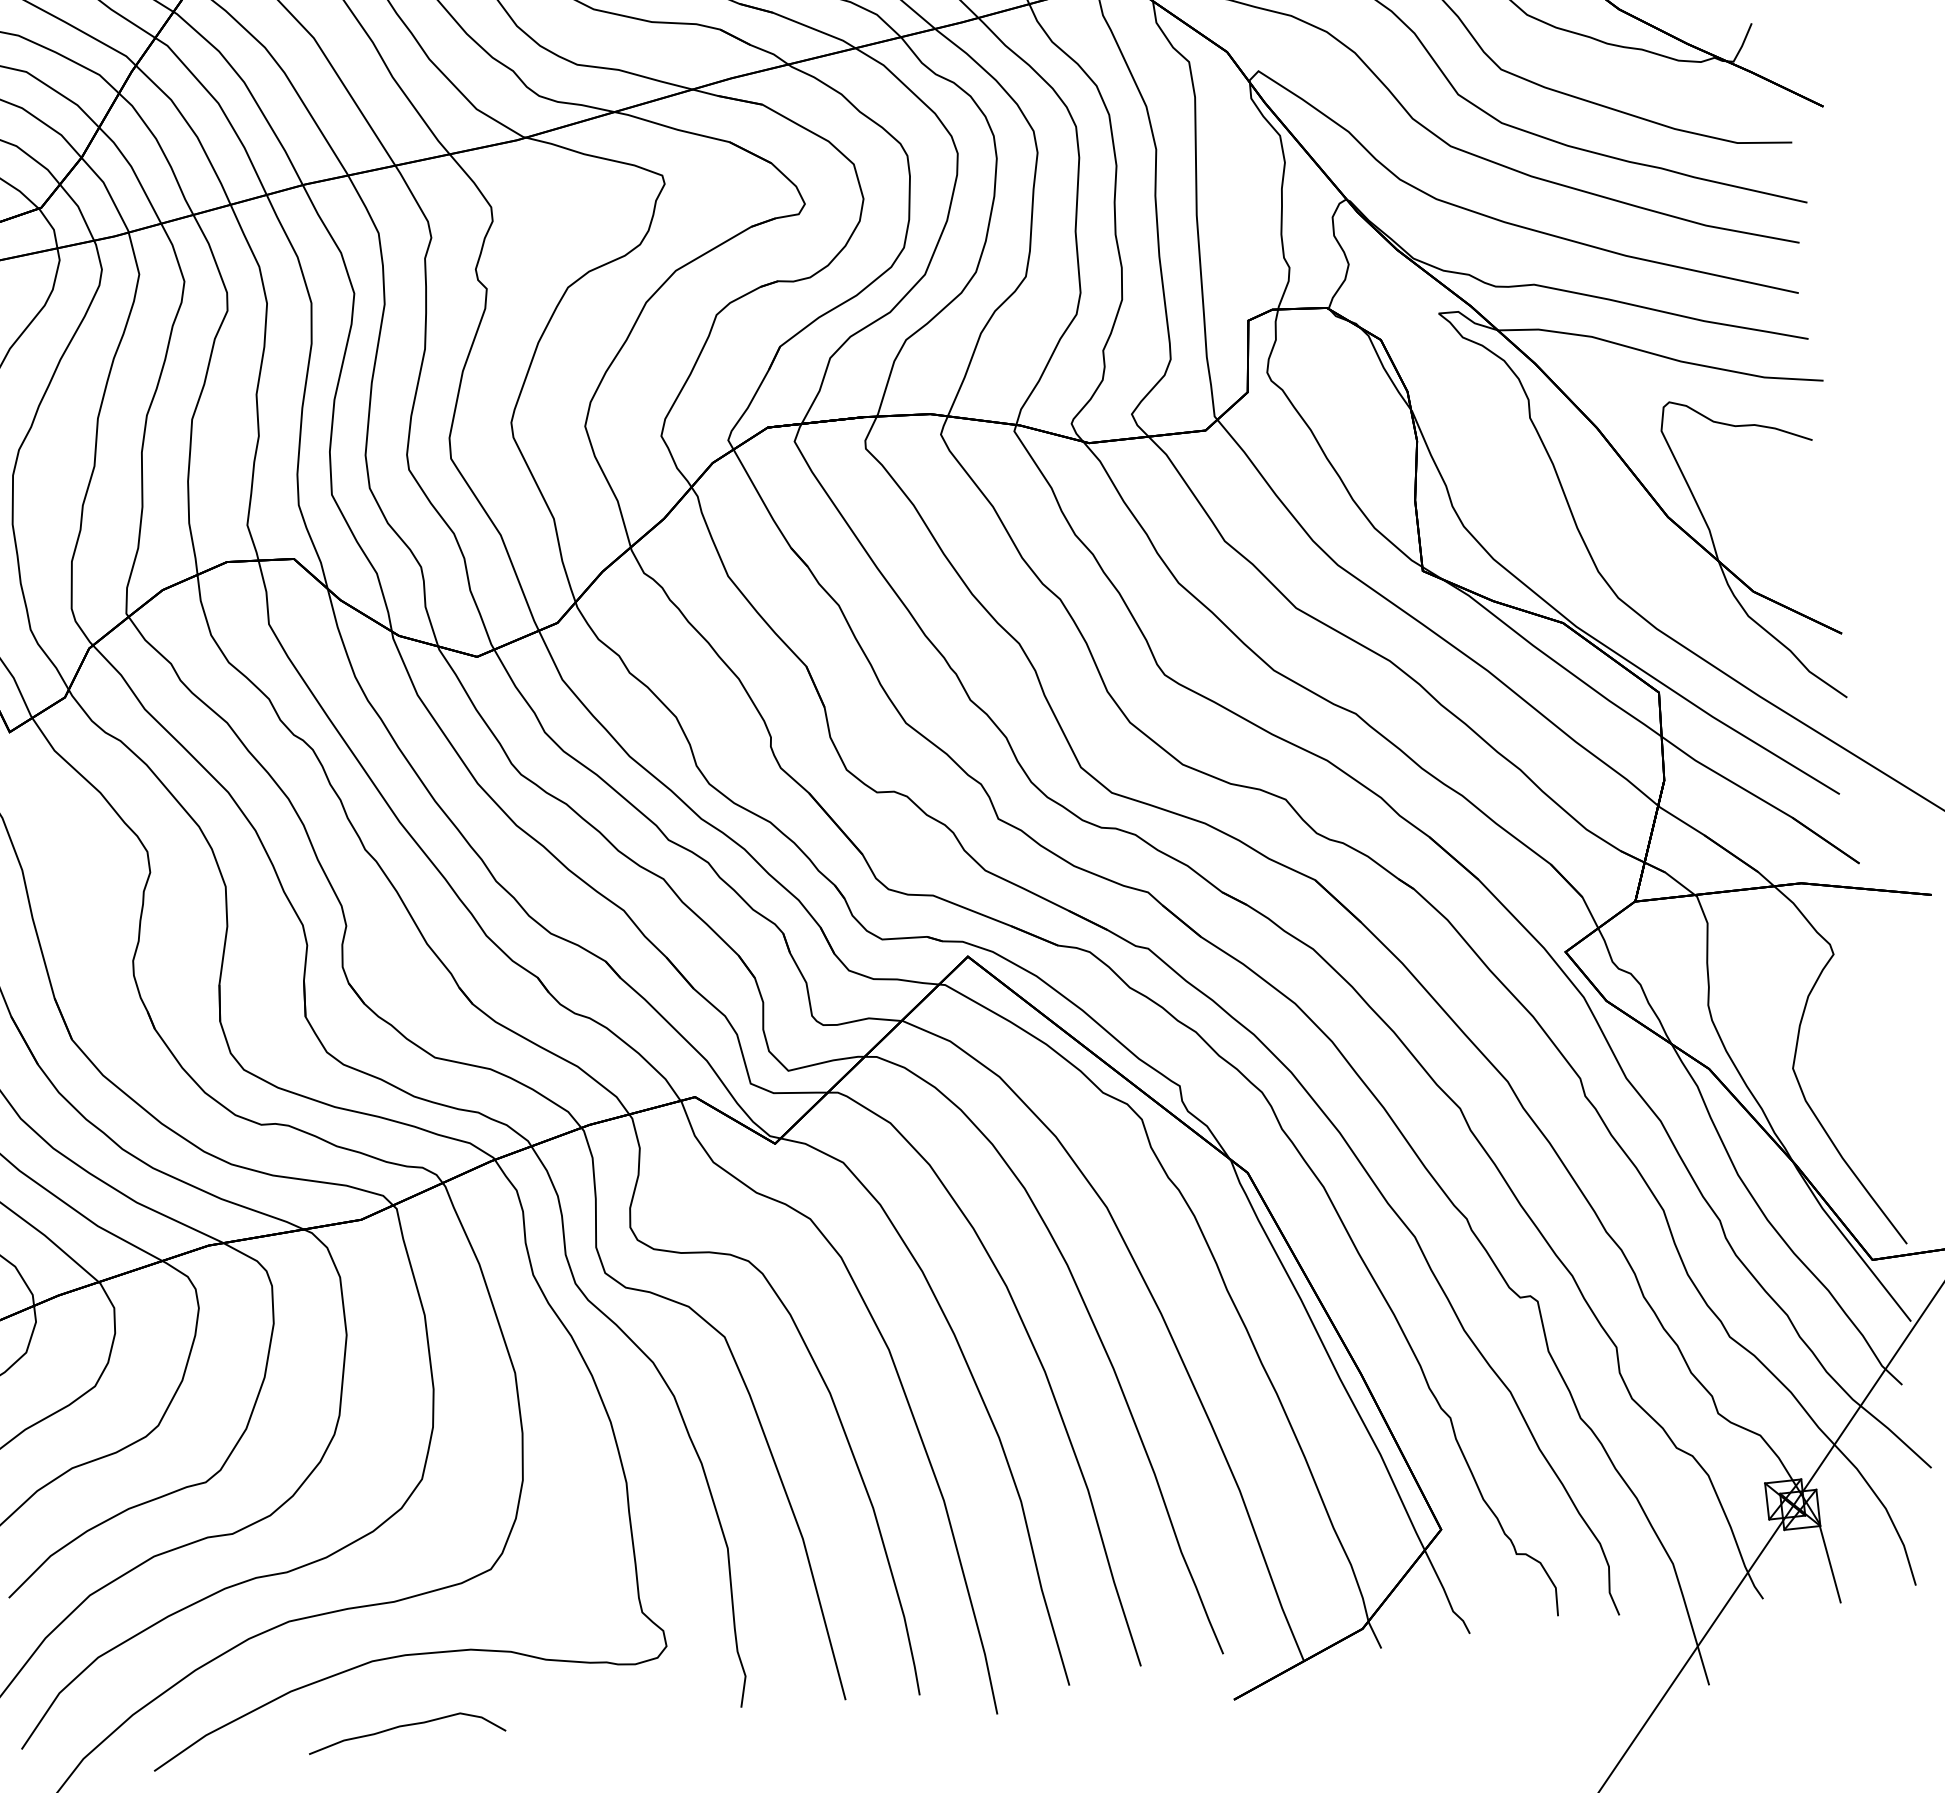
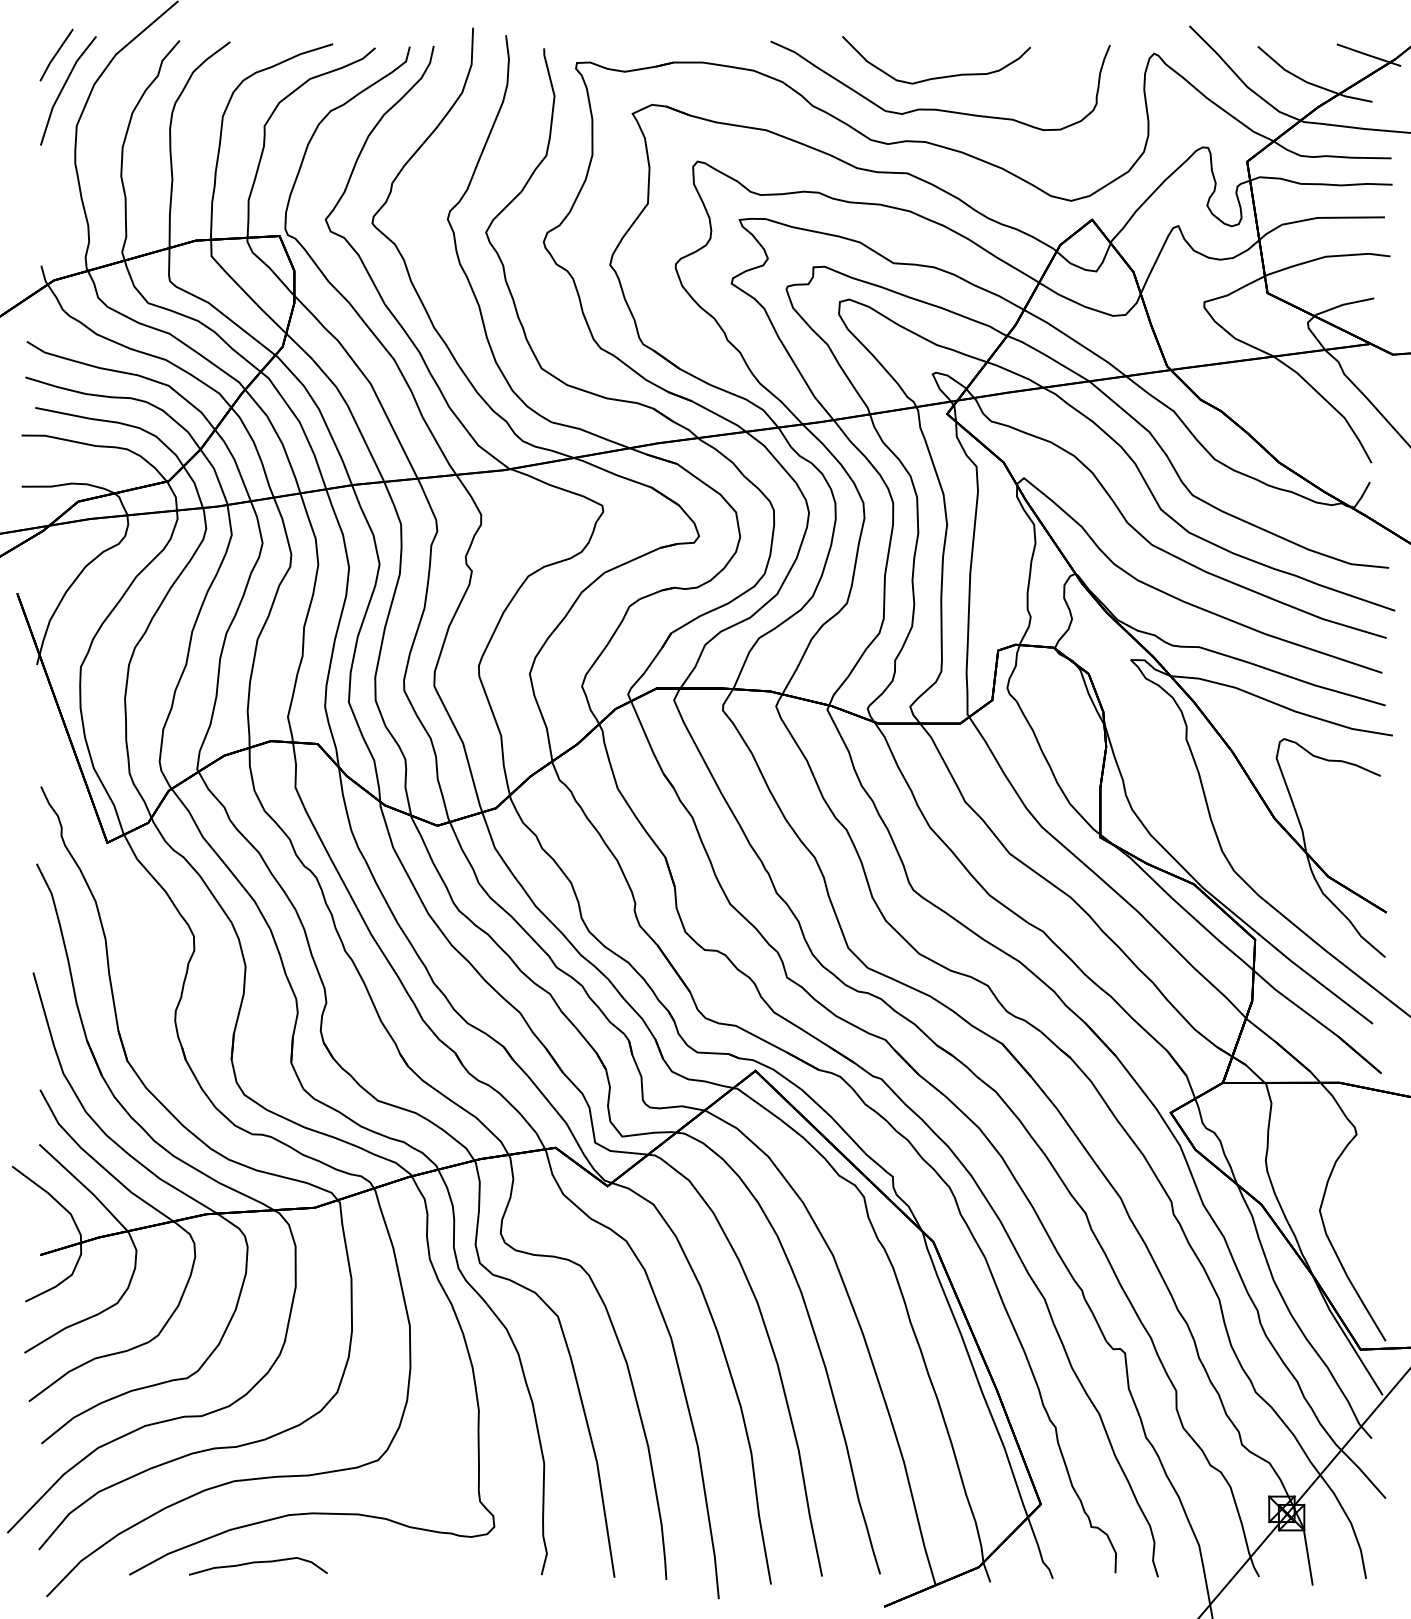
curve: (406, 1727) -> (258, 1563), moved

